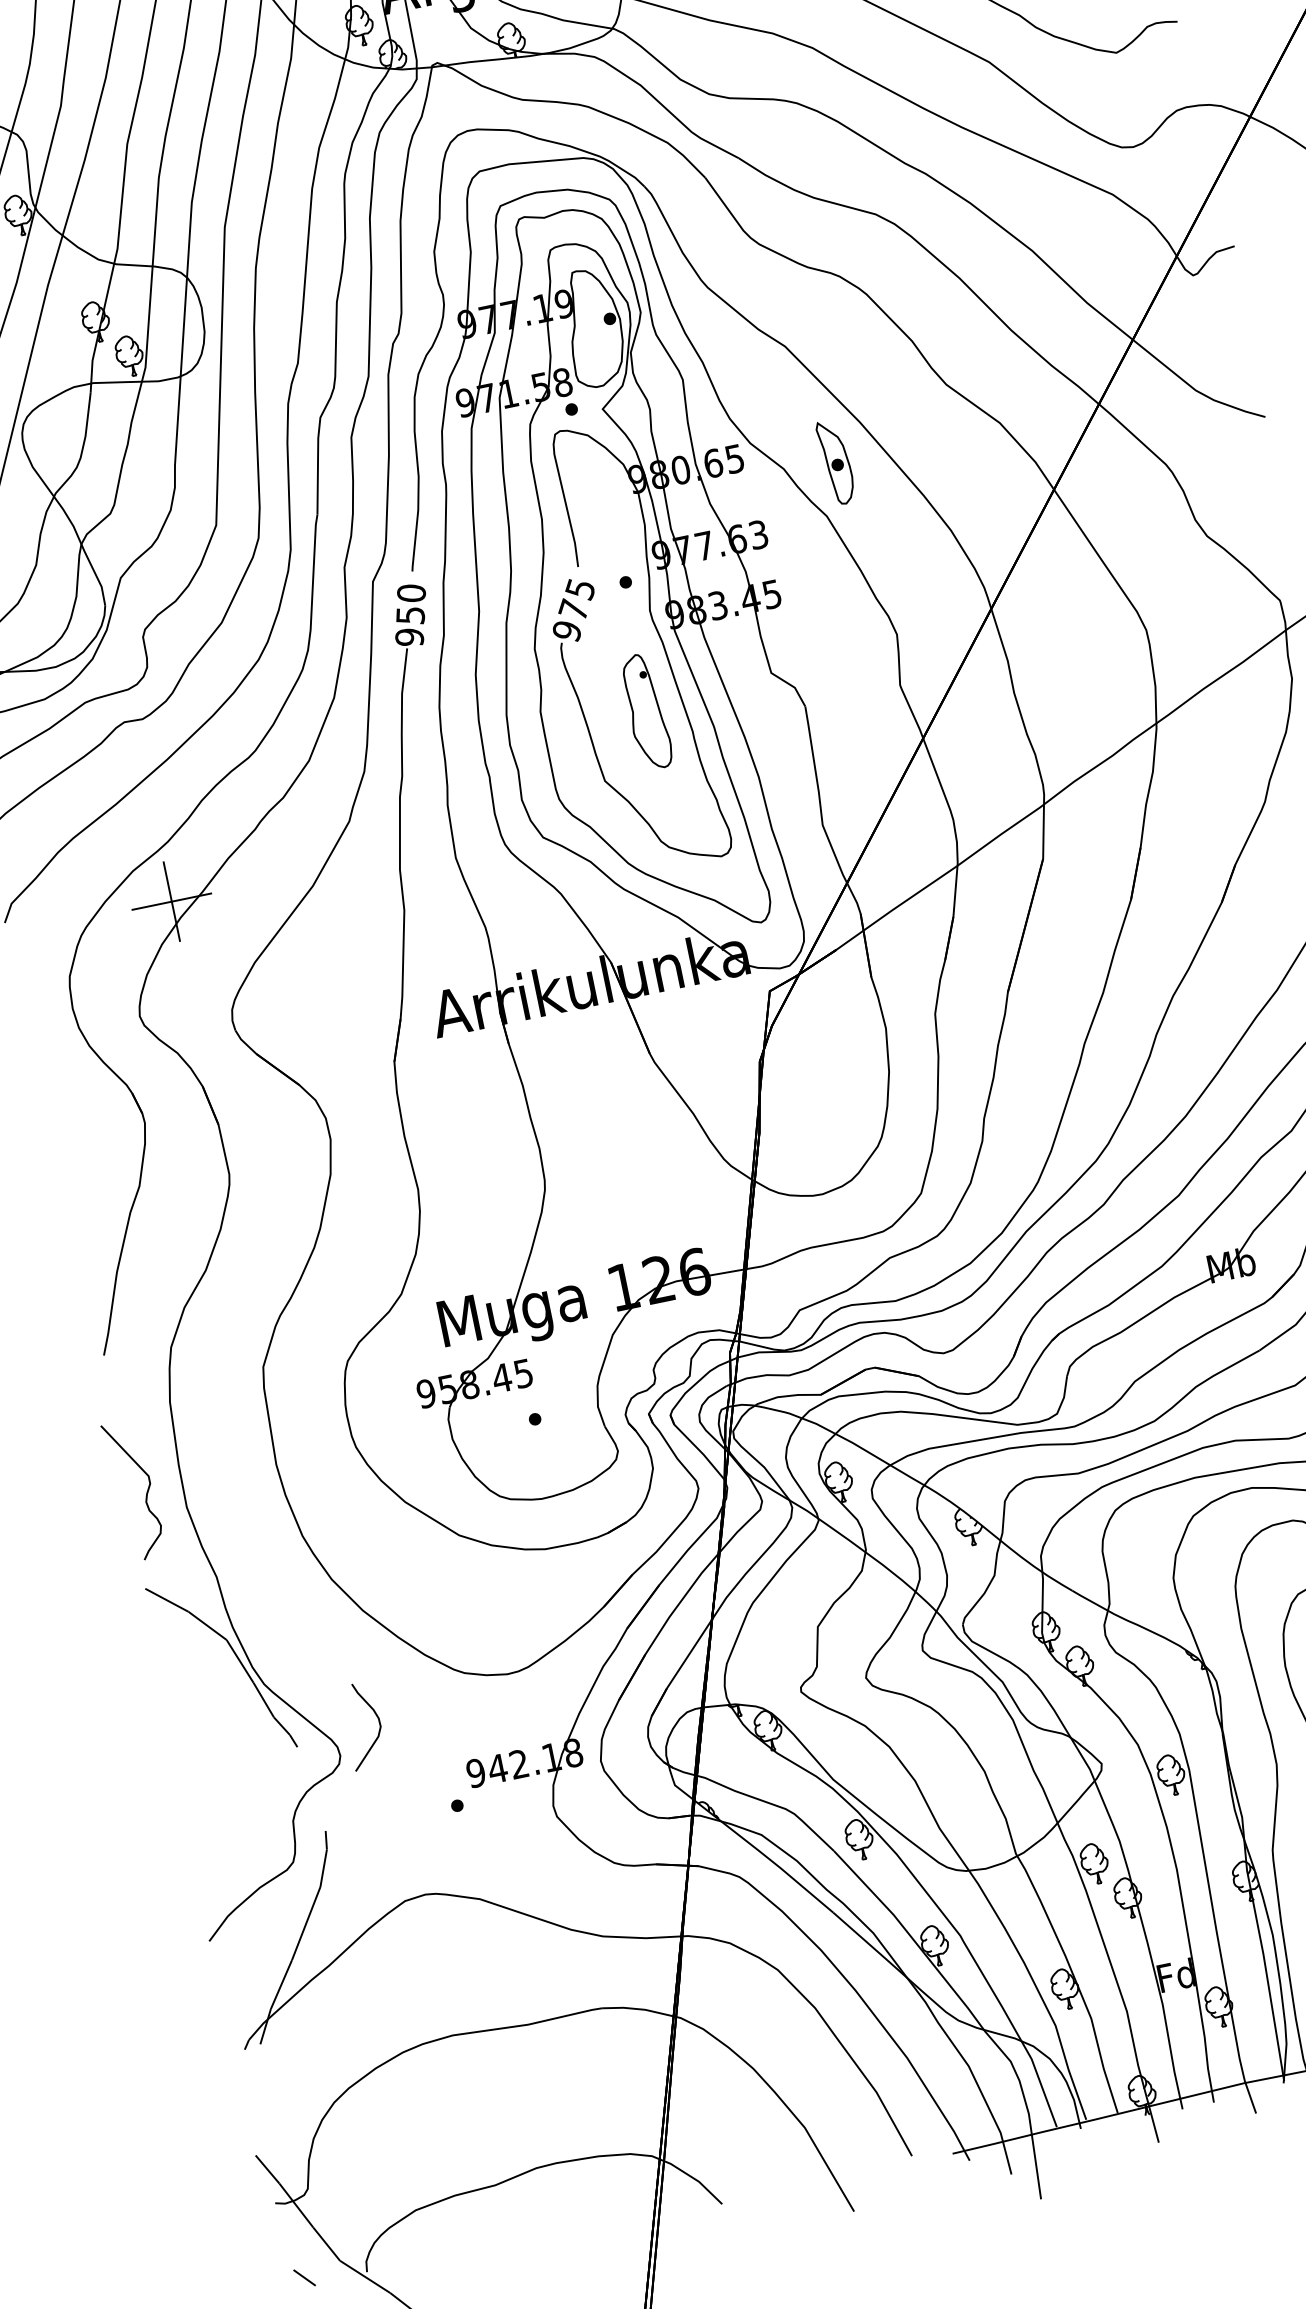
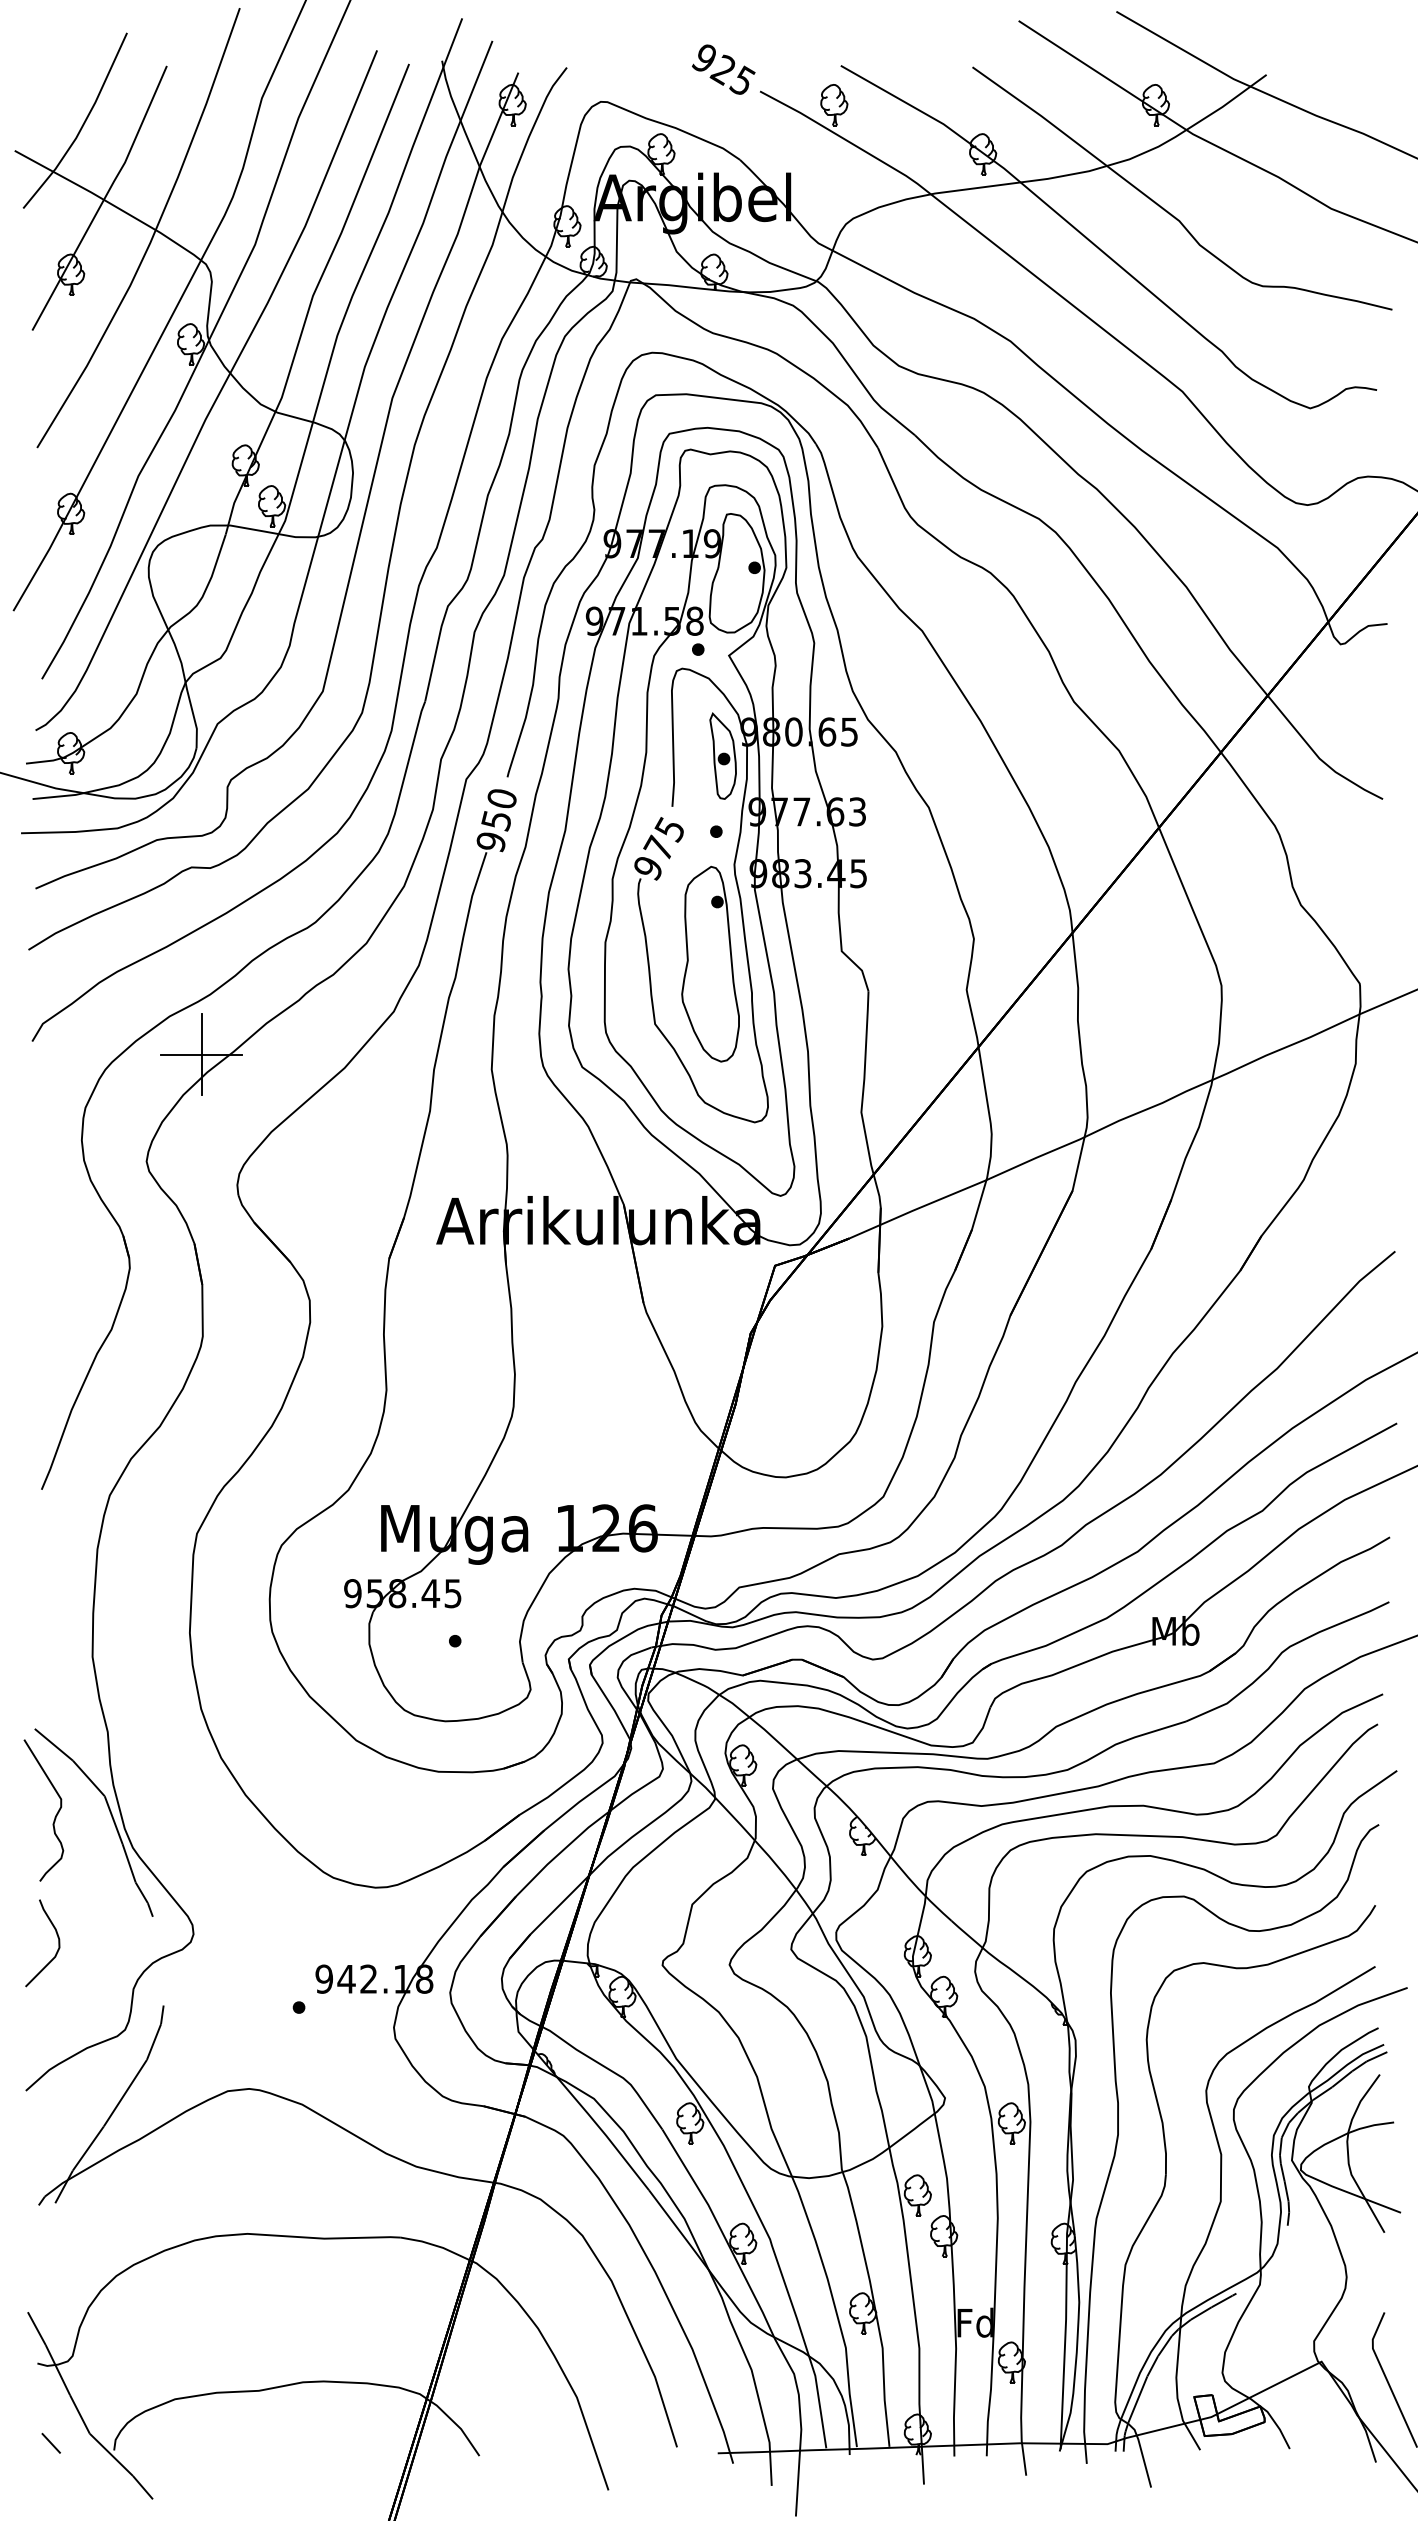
part: (835, 461) -> (722, 755), moved
part: (646, 711) -> (710, 963), size x1.67
curve: (146, 1493) -> (55, 1815), moved
curve: (378, 1722) -> (58, 1943), moved

